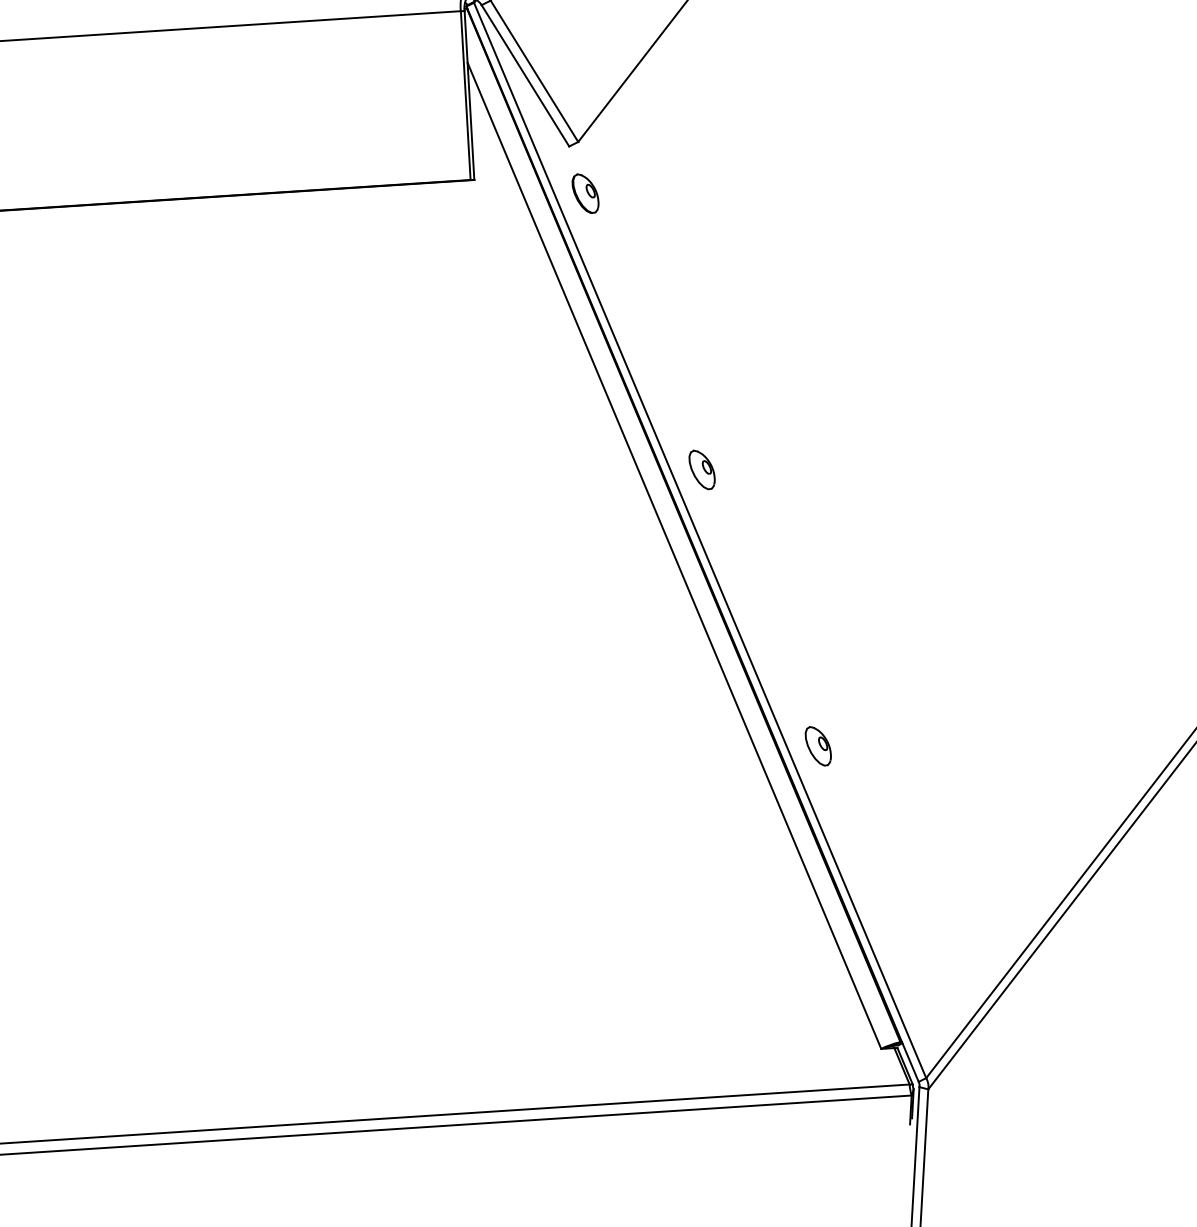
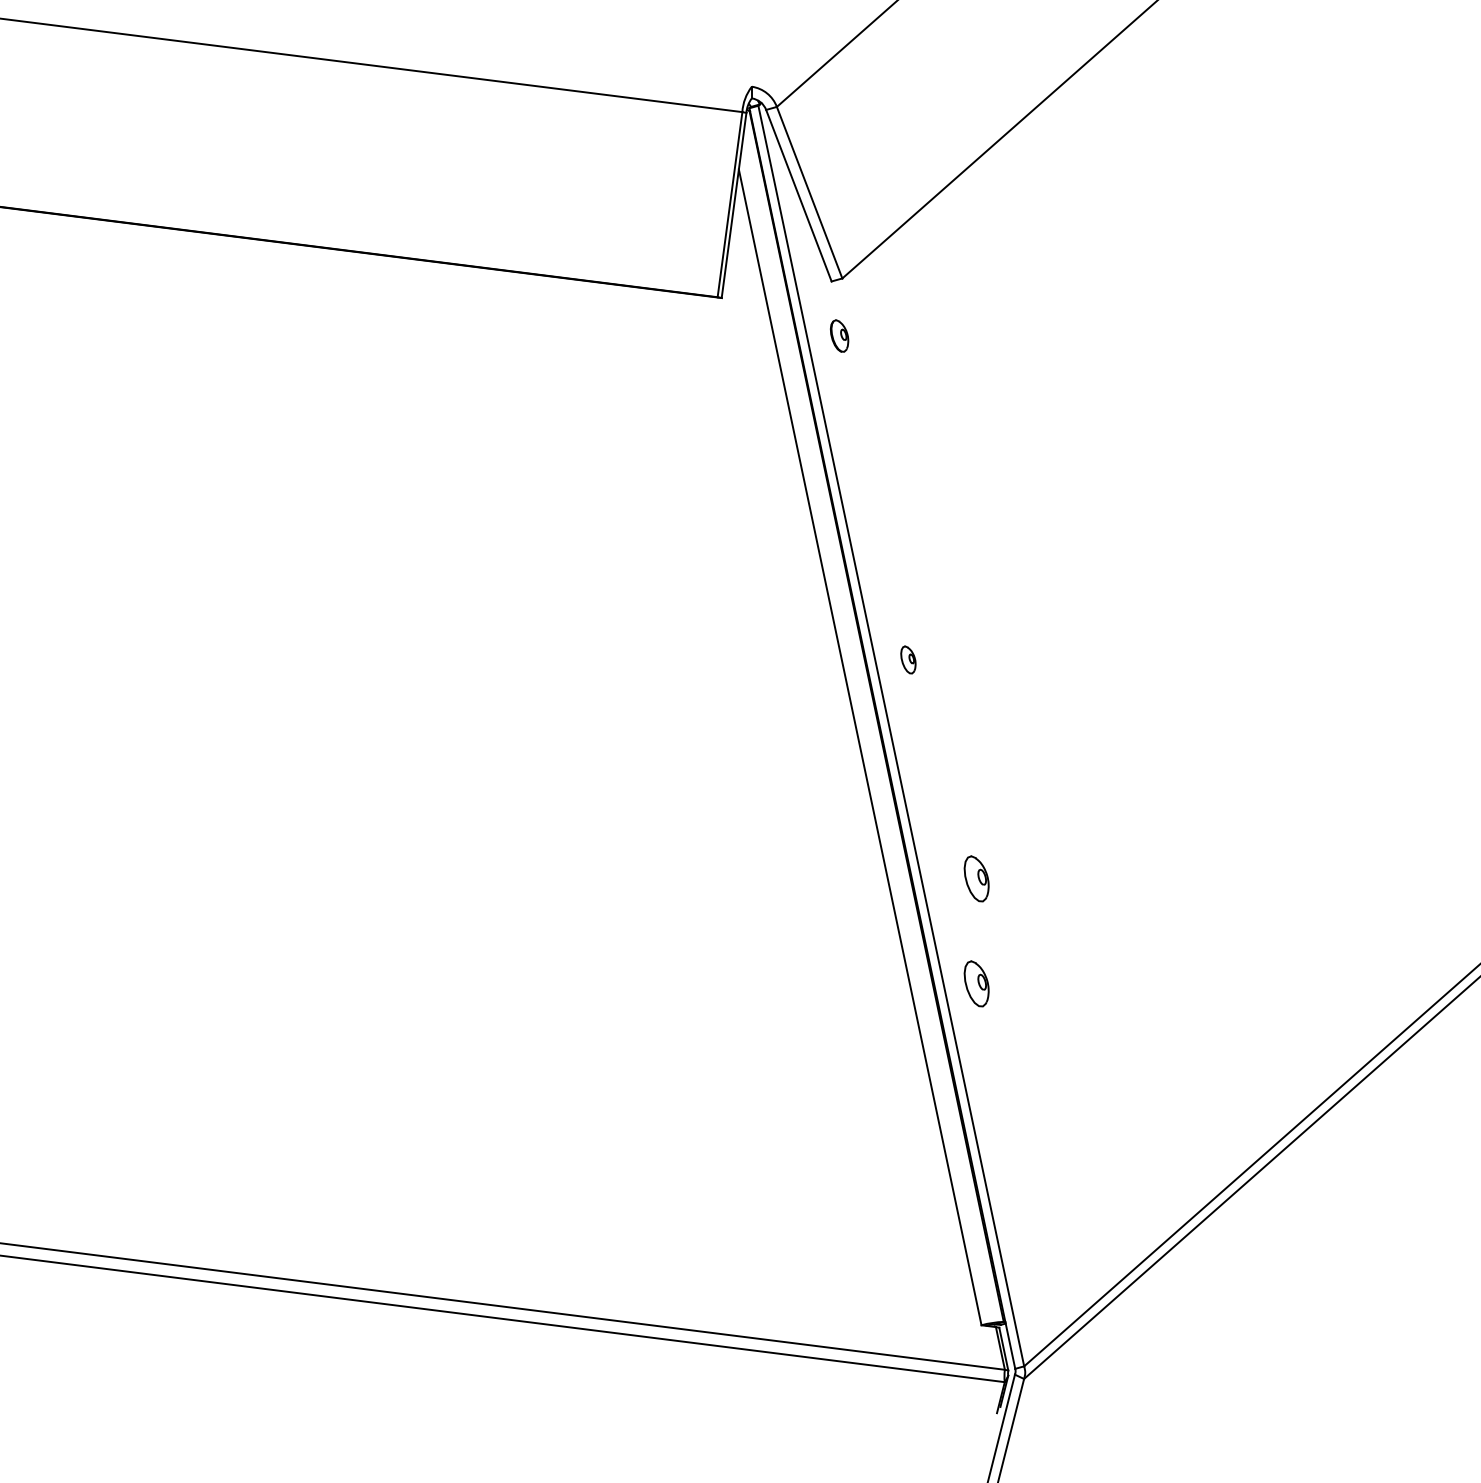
part: (585, 193) -> (839, 335), size x0.7
part: (702, 469) -> (908, 659), size x0.6
part: (800, 652) -> (976, 878), added

